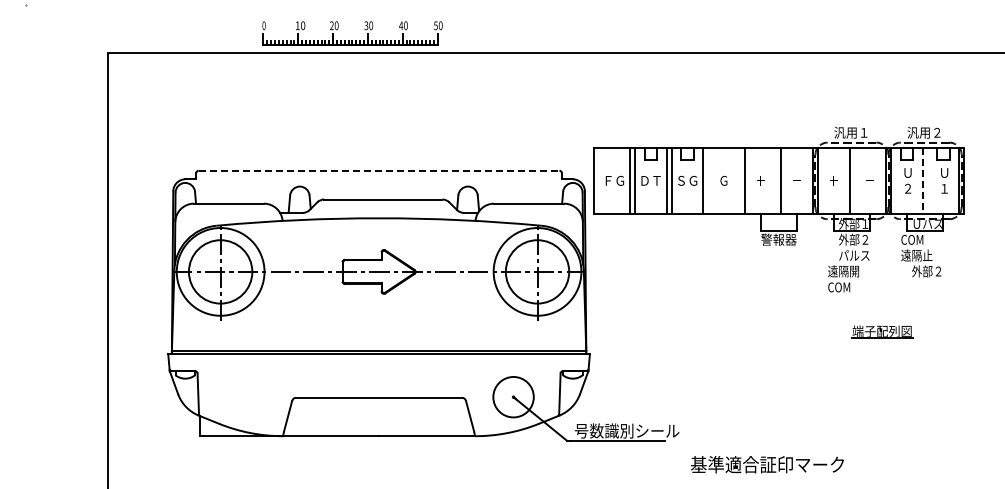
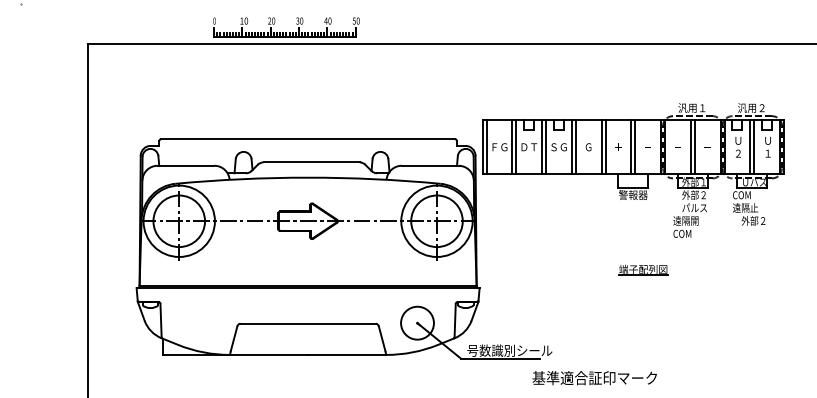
line: (379, 170) -> (308, 138), dashed -> solid
line: (598, 180) -> (486, 146), added
line: (708, 180) -> (576, 146), added
line: (739, 180) -> (601, 146), added
line: (776, 180) -> (631, 146), added
line: (854, 180) -> (694, 146), added
line: (927, 180) -> (754, 146), added
line: (922, 181) -> (750, 147), dashed -> solid
part: (882, 331) -> (643, 269), moved
text: (767, 464) -> (594, 377), moved

